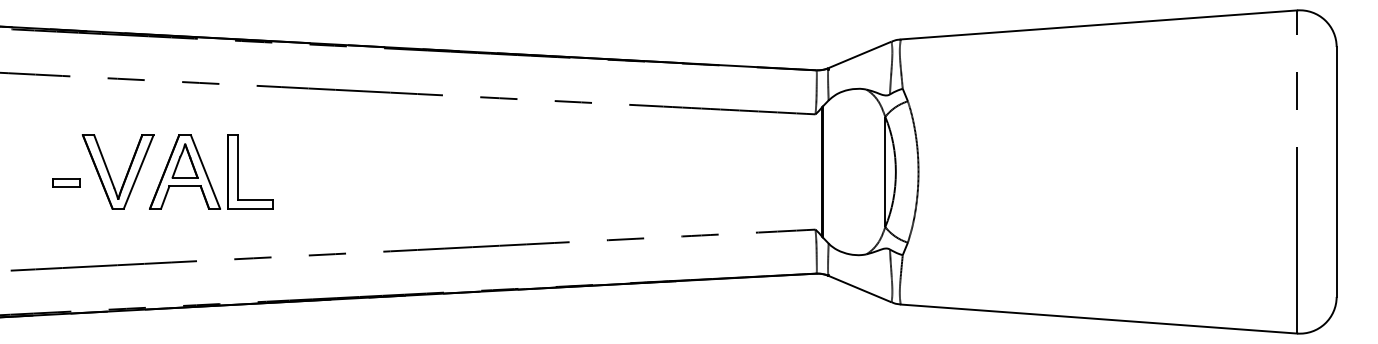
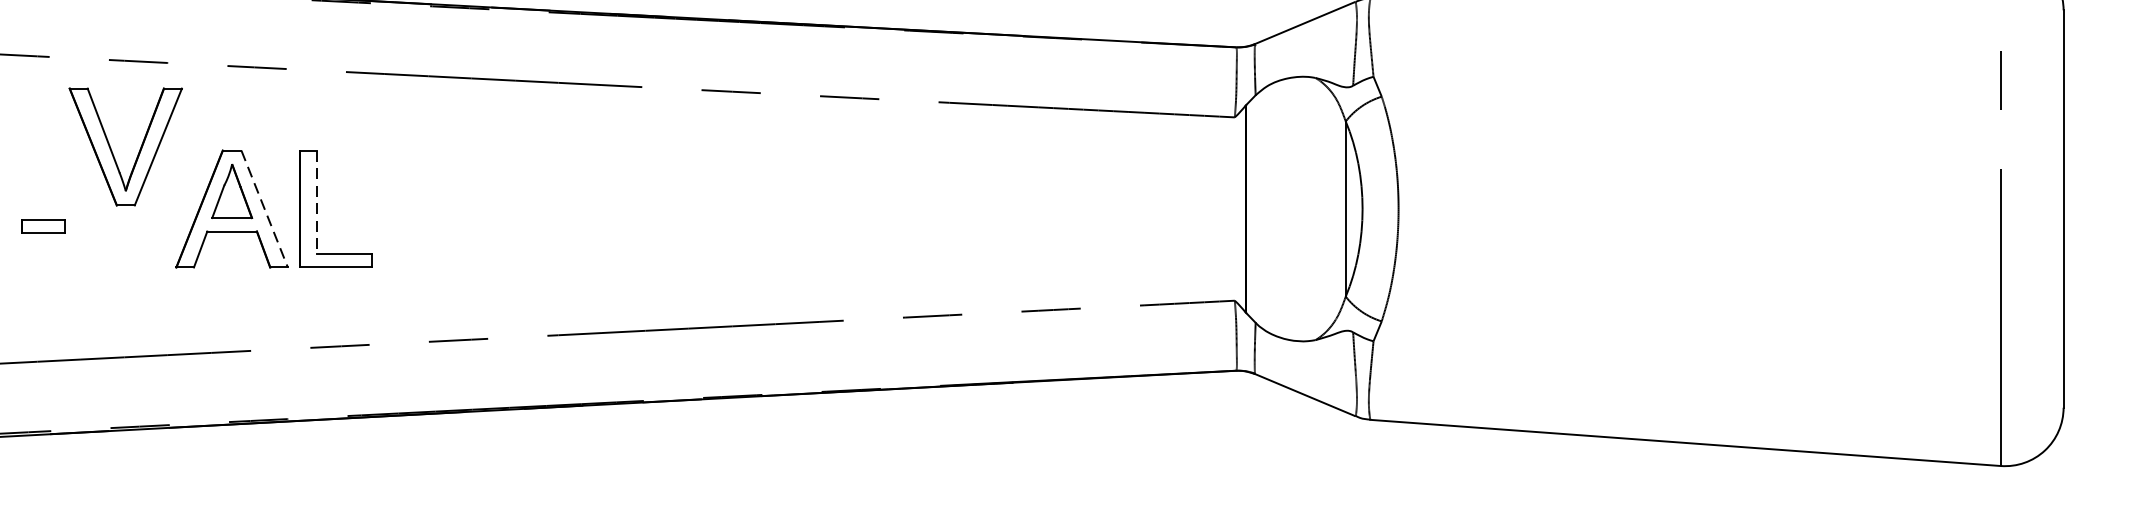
line: (238, 168) -> (317, 203), solid -> dashed
line: (205, 172) -> (264, 209), solid -> dashed
part: (110, 174) -> (113, 151), moved

